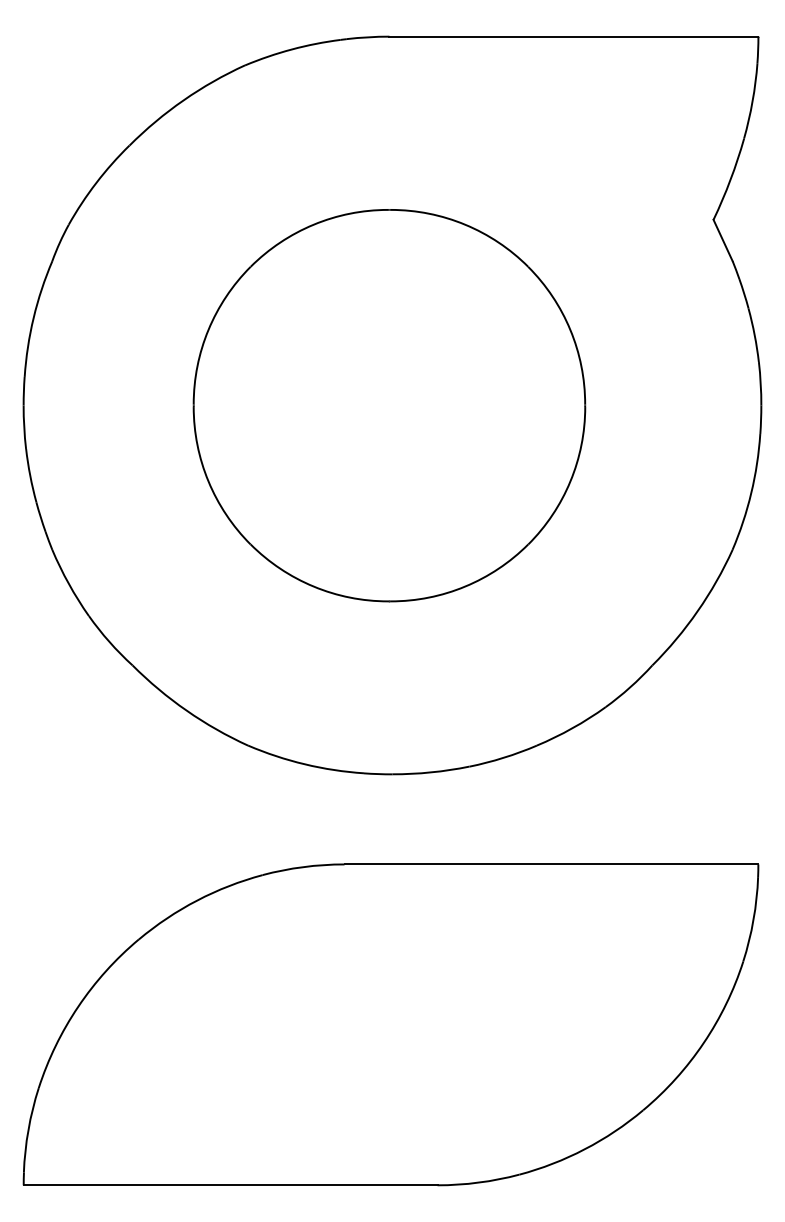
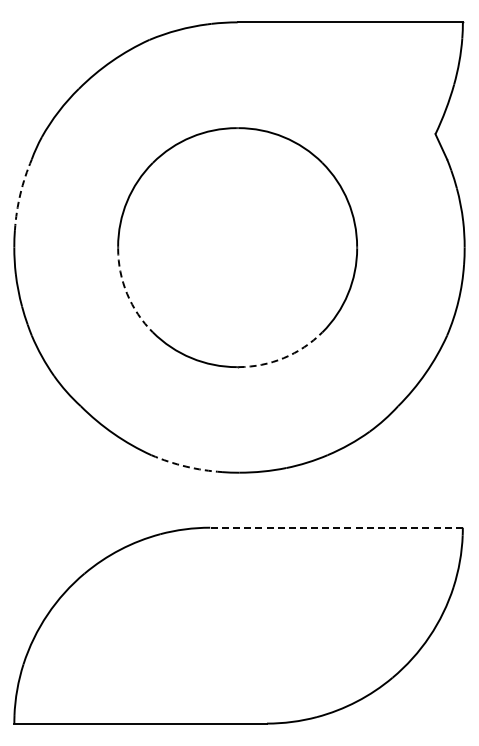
arc: (33, 318) -> (20, 194), solid -> dashed
arc: (209, 480) -> (127, 293), solid -> dashed
arc: (464, 587) -> (283, 358), solid -> dashed
arc: (305, 764) -> (186, 466), solid -> dashed
line: (551, 864) -> (336, 527), solid -> dashed

